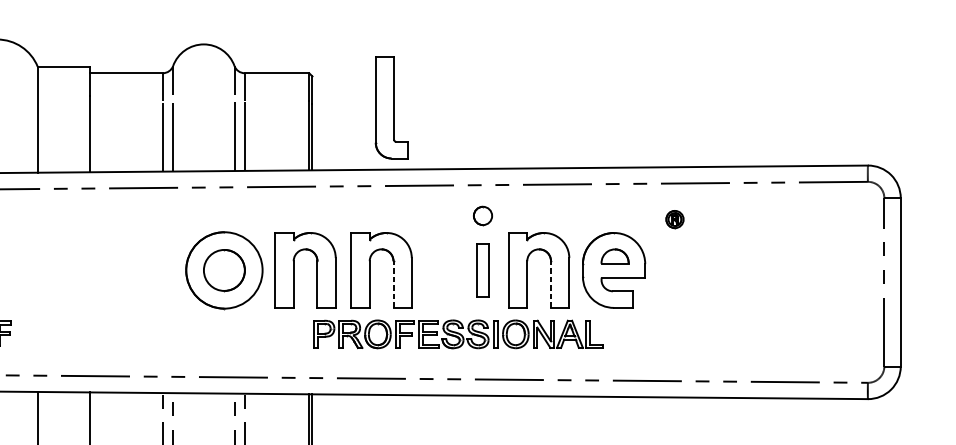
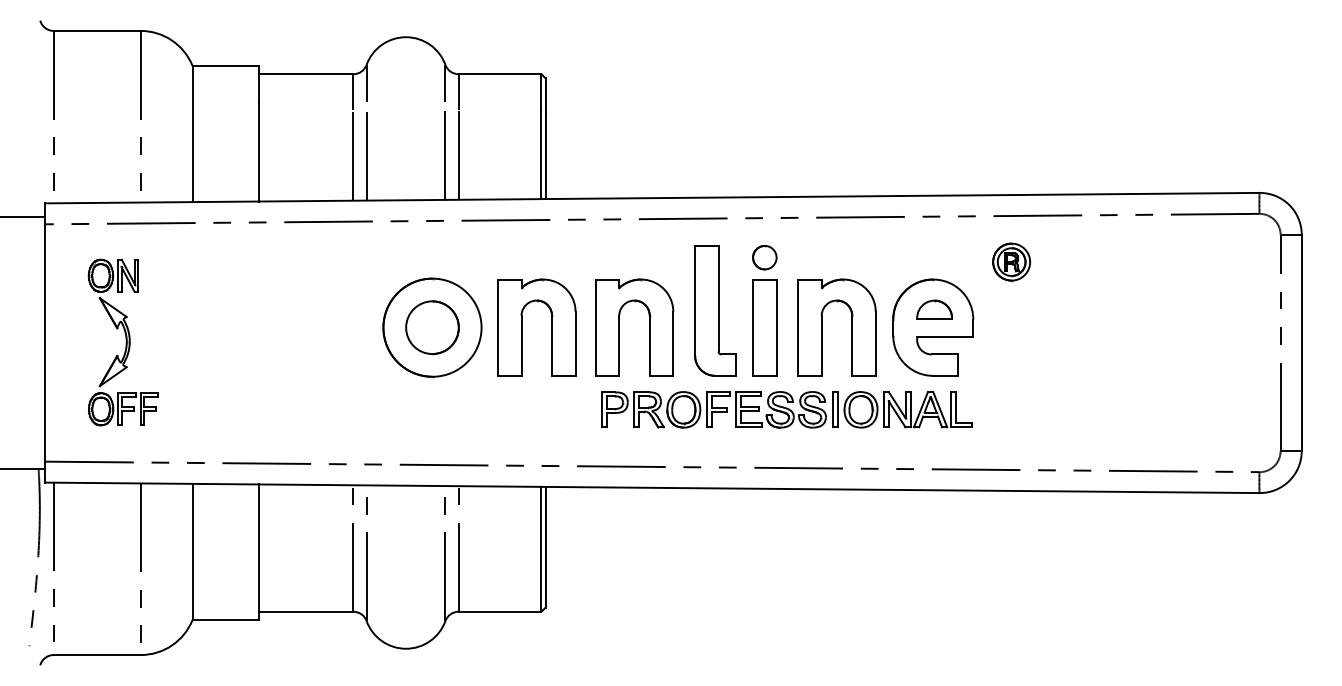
part: (391, 107) -> (715, 310), moved
part: (674, 219) -> (1011, 262), size x1.67
part: (482, 270) -> (764, 327), size x1.43
line: (393, 284) -> (649, 345), dashed -> solid
line: (551, 284) -> (852, 345), dashed -> solid
part: (457, 334) -> (786, 409), moved

